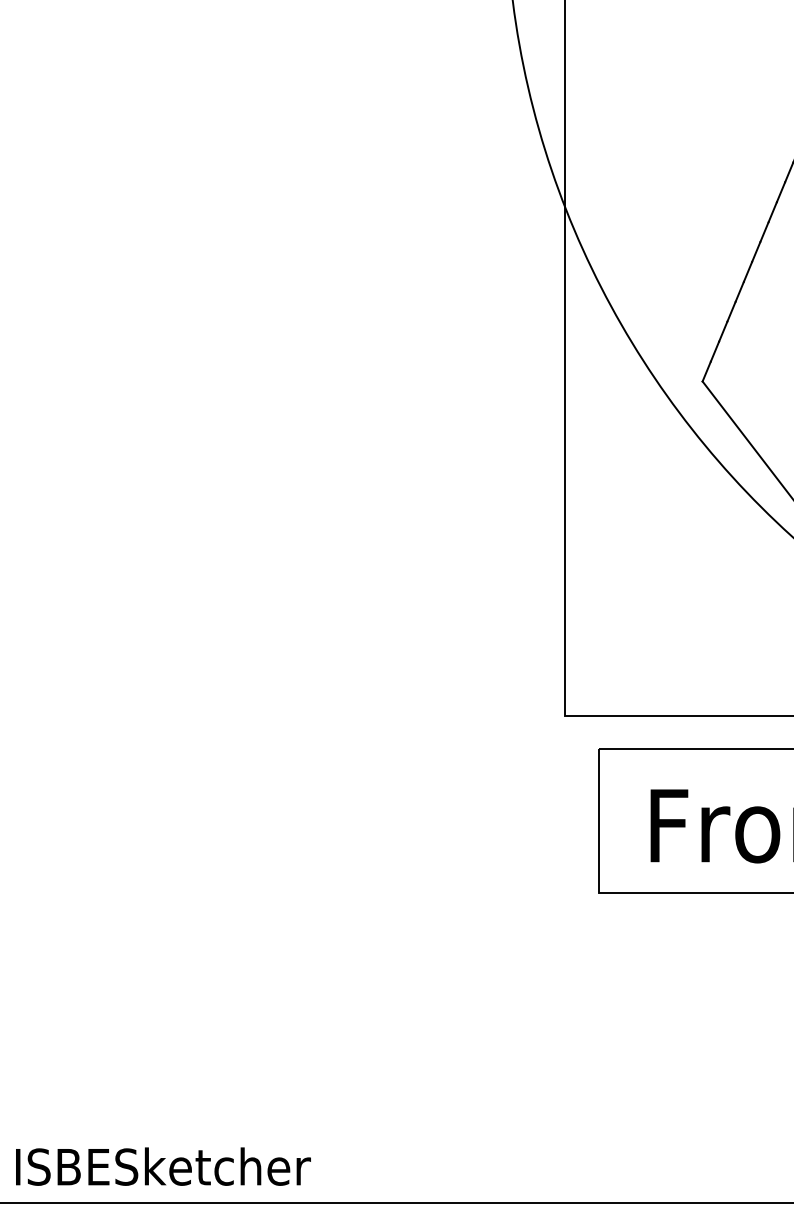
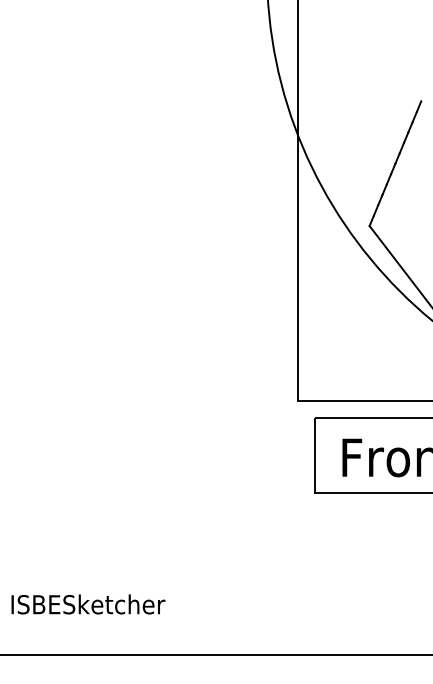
text: (163, 1166) -> (88, 604), moved

